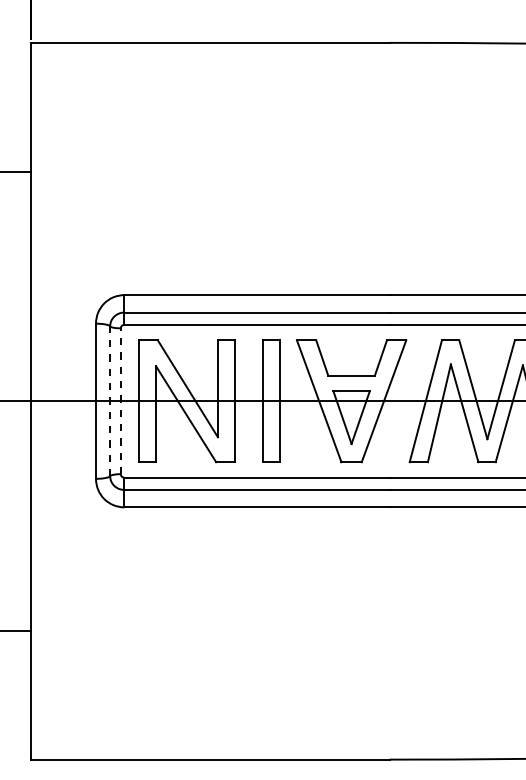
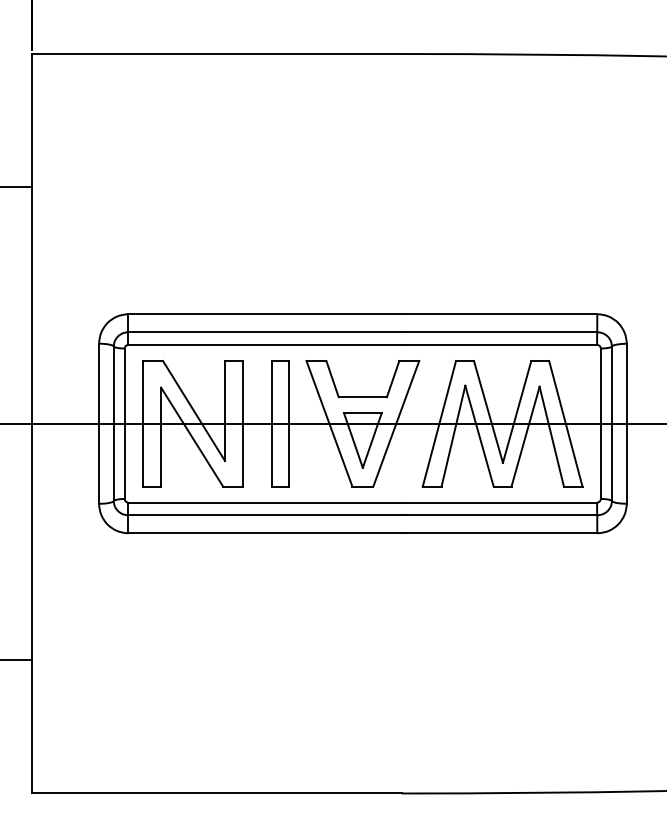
line: (109, 401) -> (113, 423), dashed -> solid
line: (120, 401) -> (124, 423), dashed -> solid

